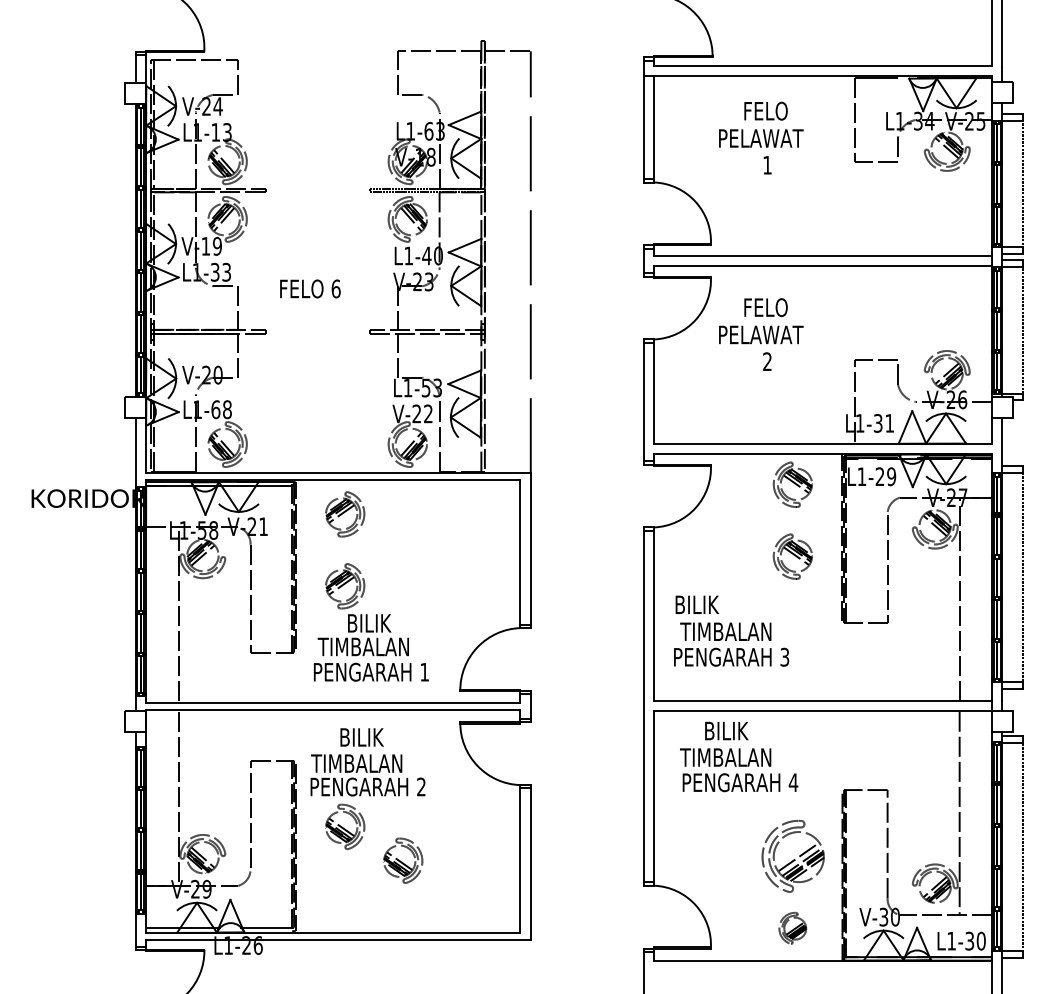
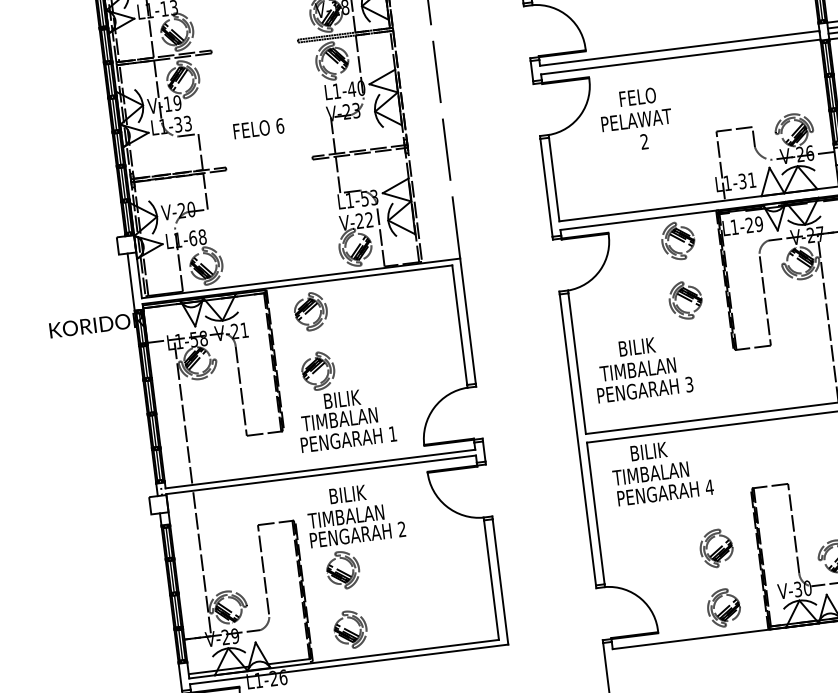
text: (696, 604) -> (636, 346), moved
part: (792, 856) -> (716, 548), size x0.62
part: (403, 860) -> (350, 629), moved
part: (792, 928) -> (723, 608), size x1.43

